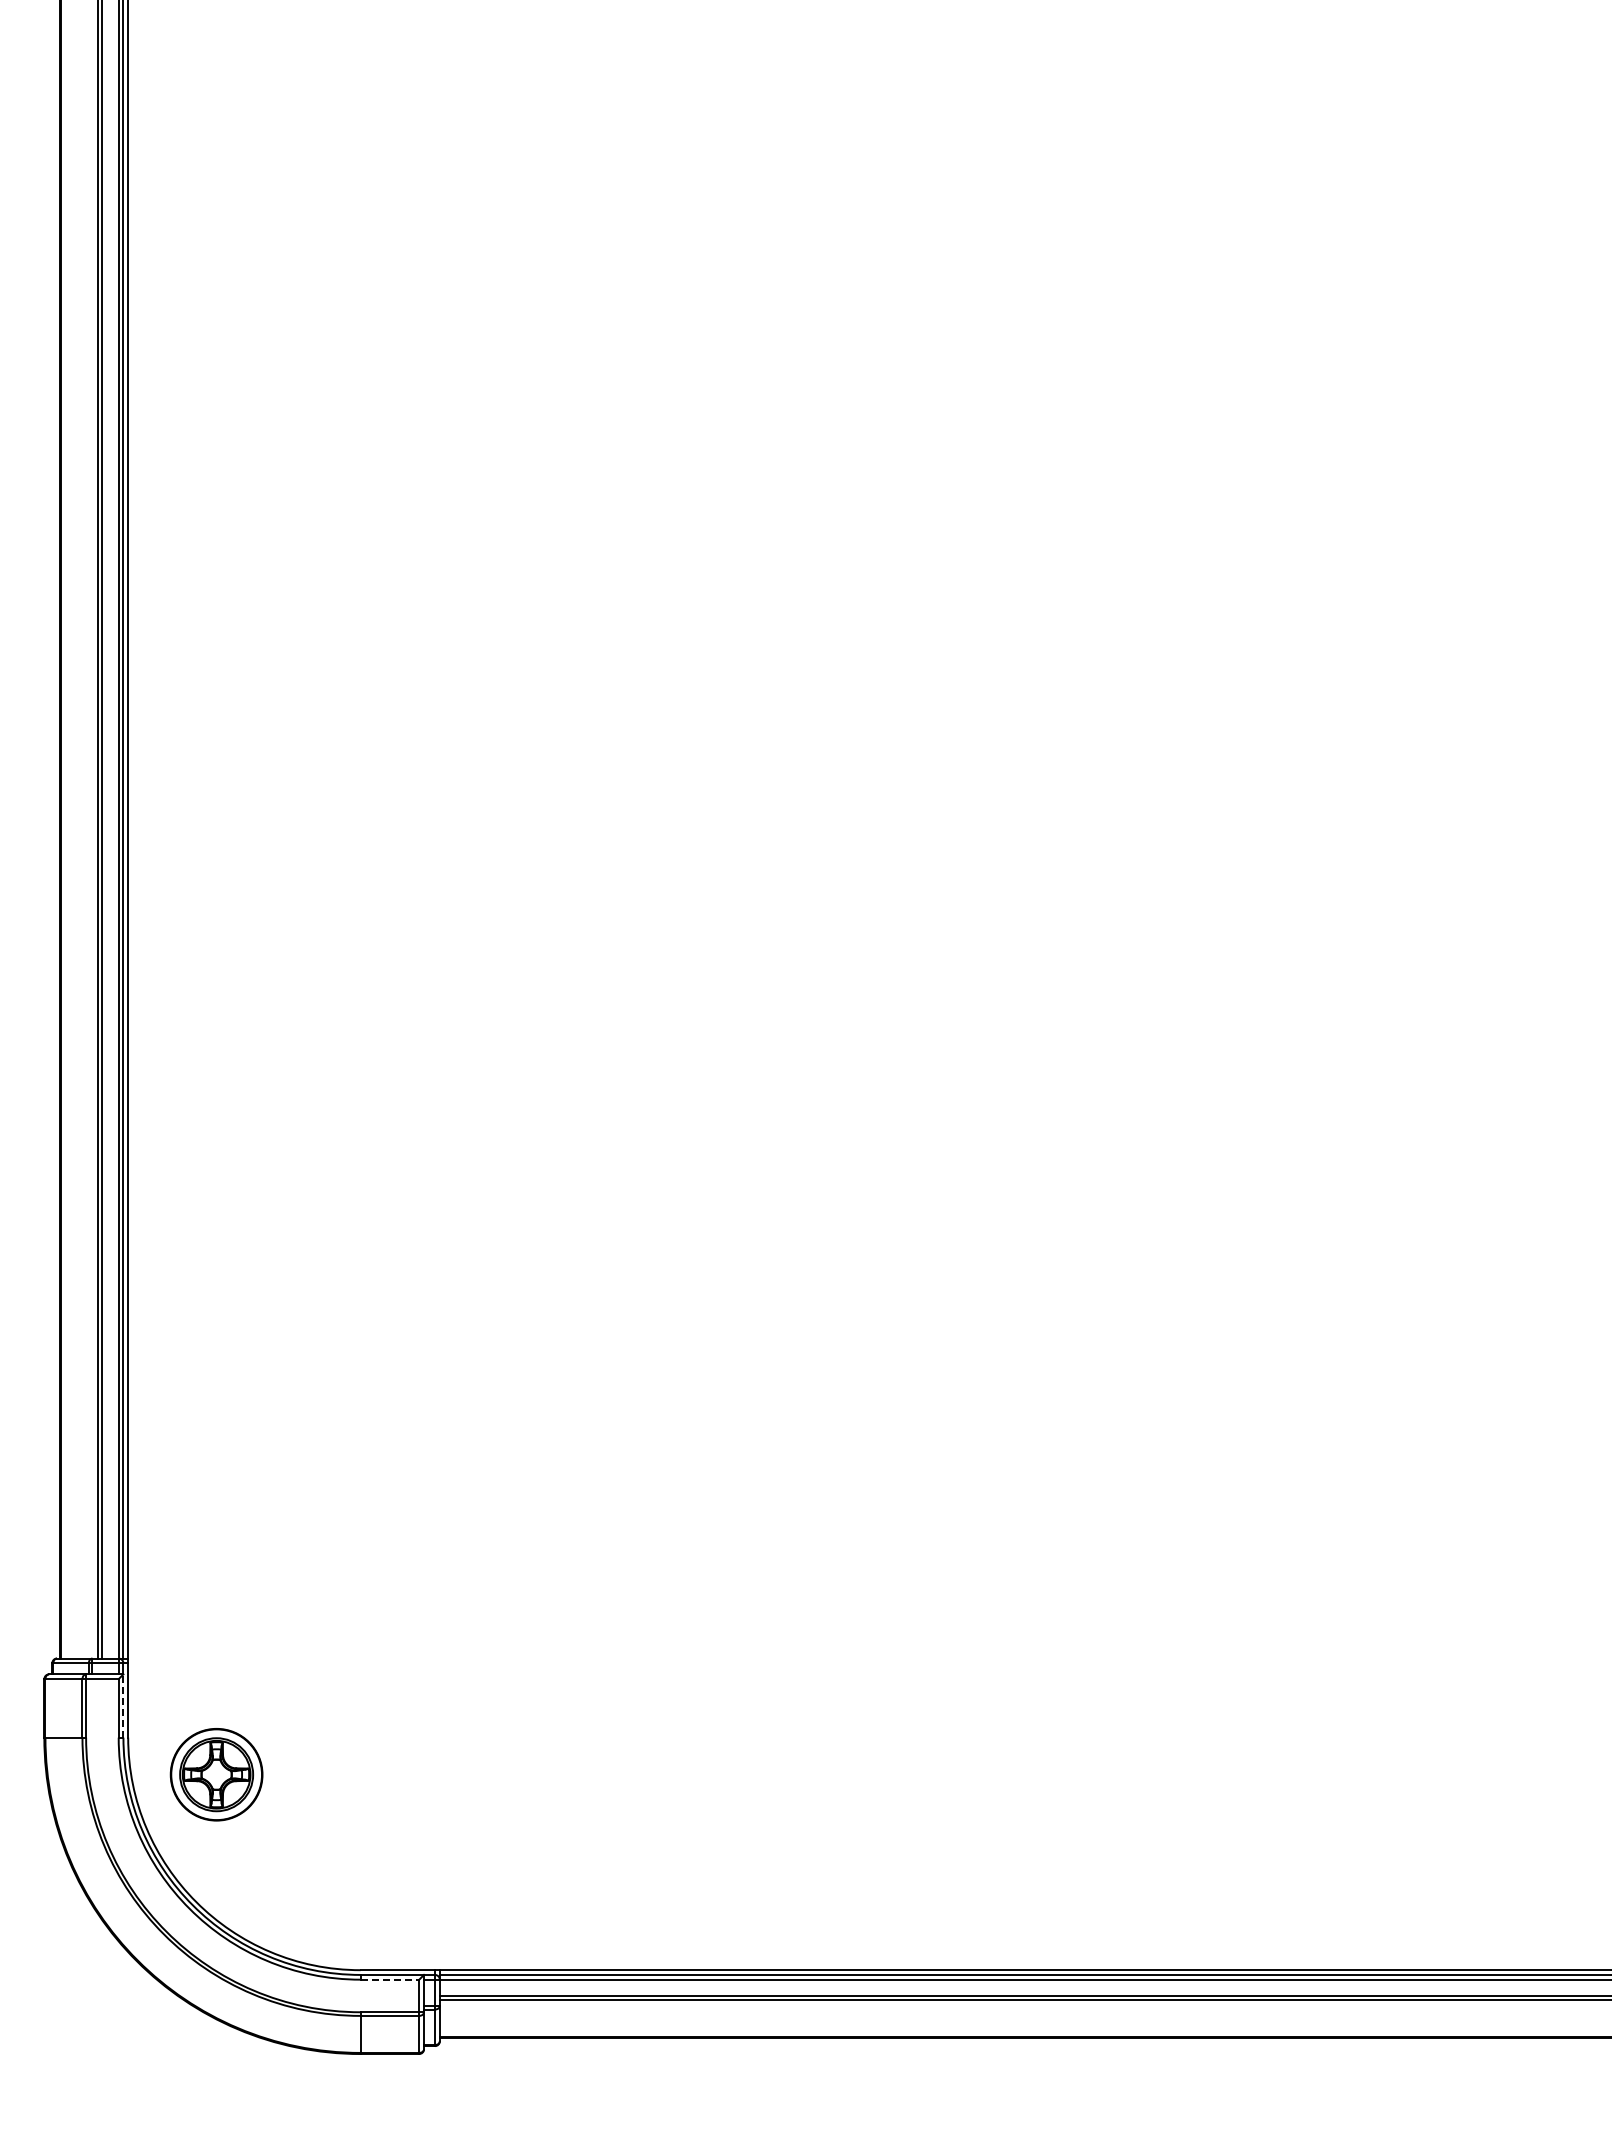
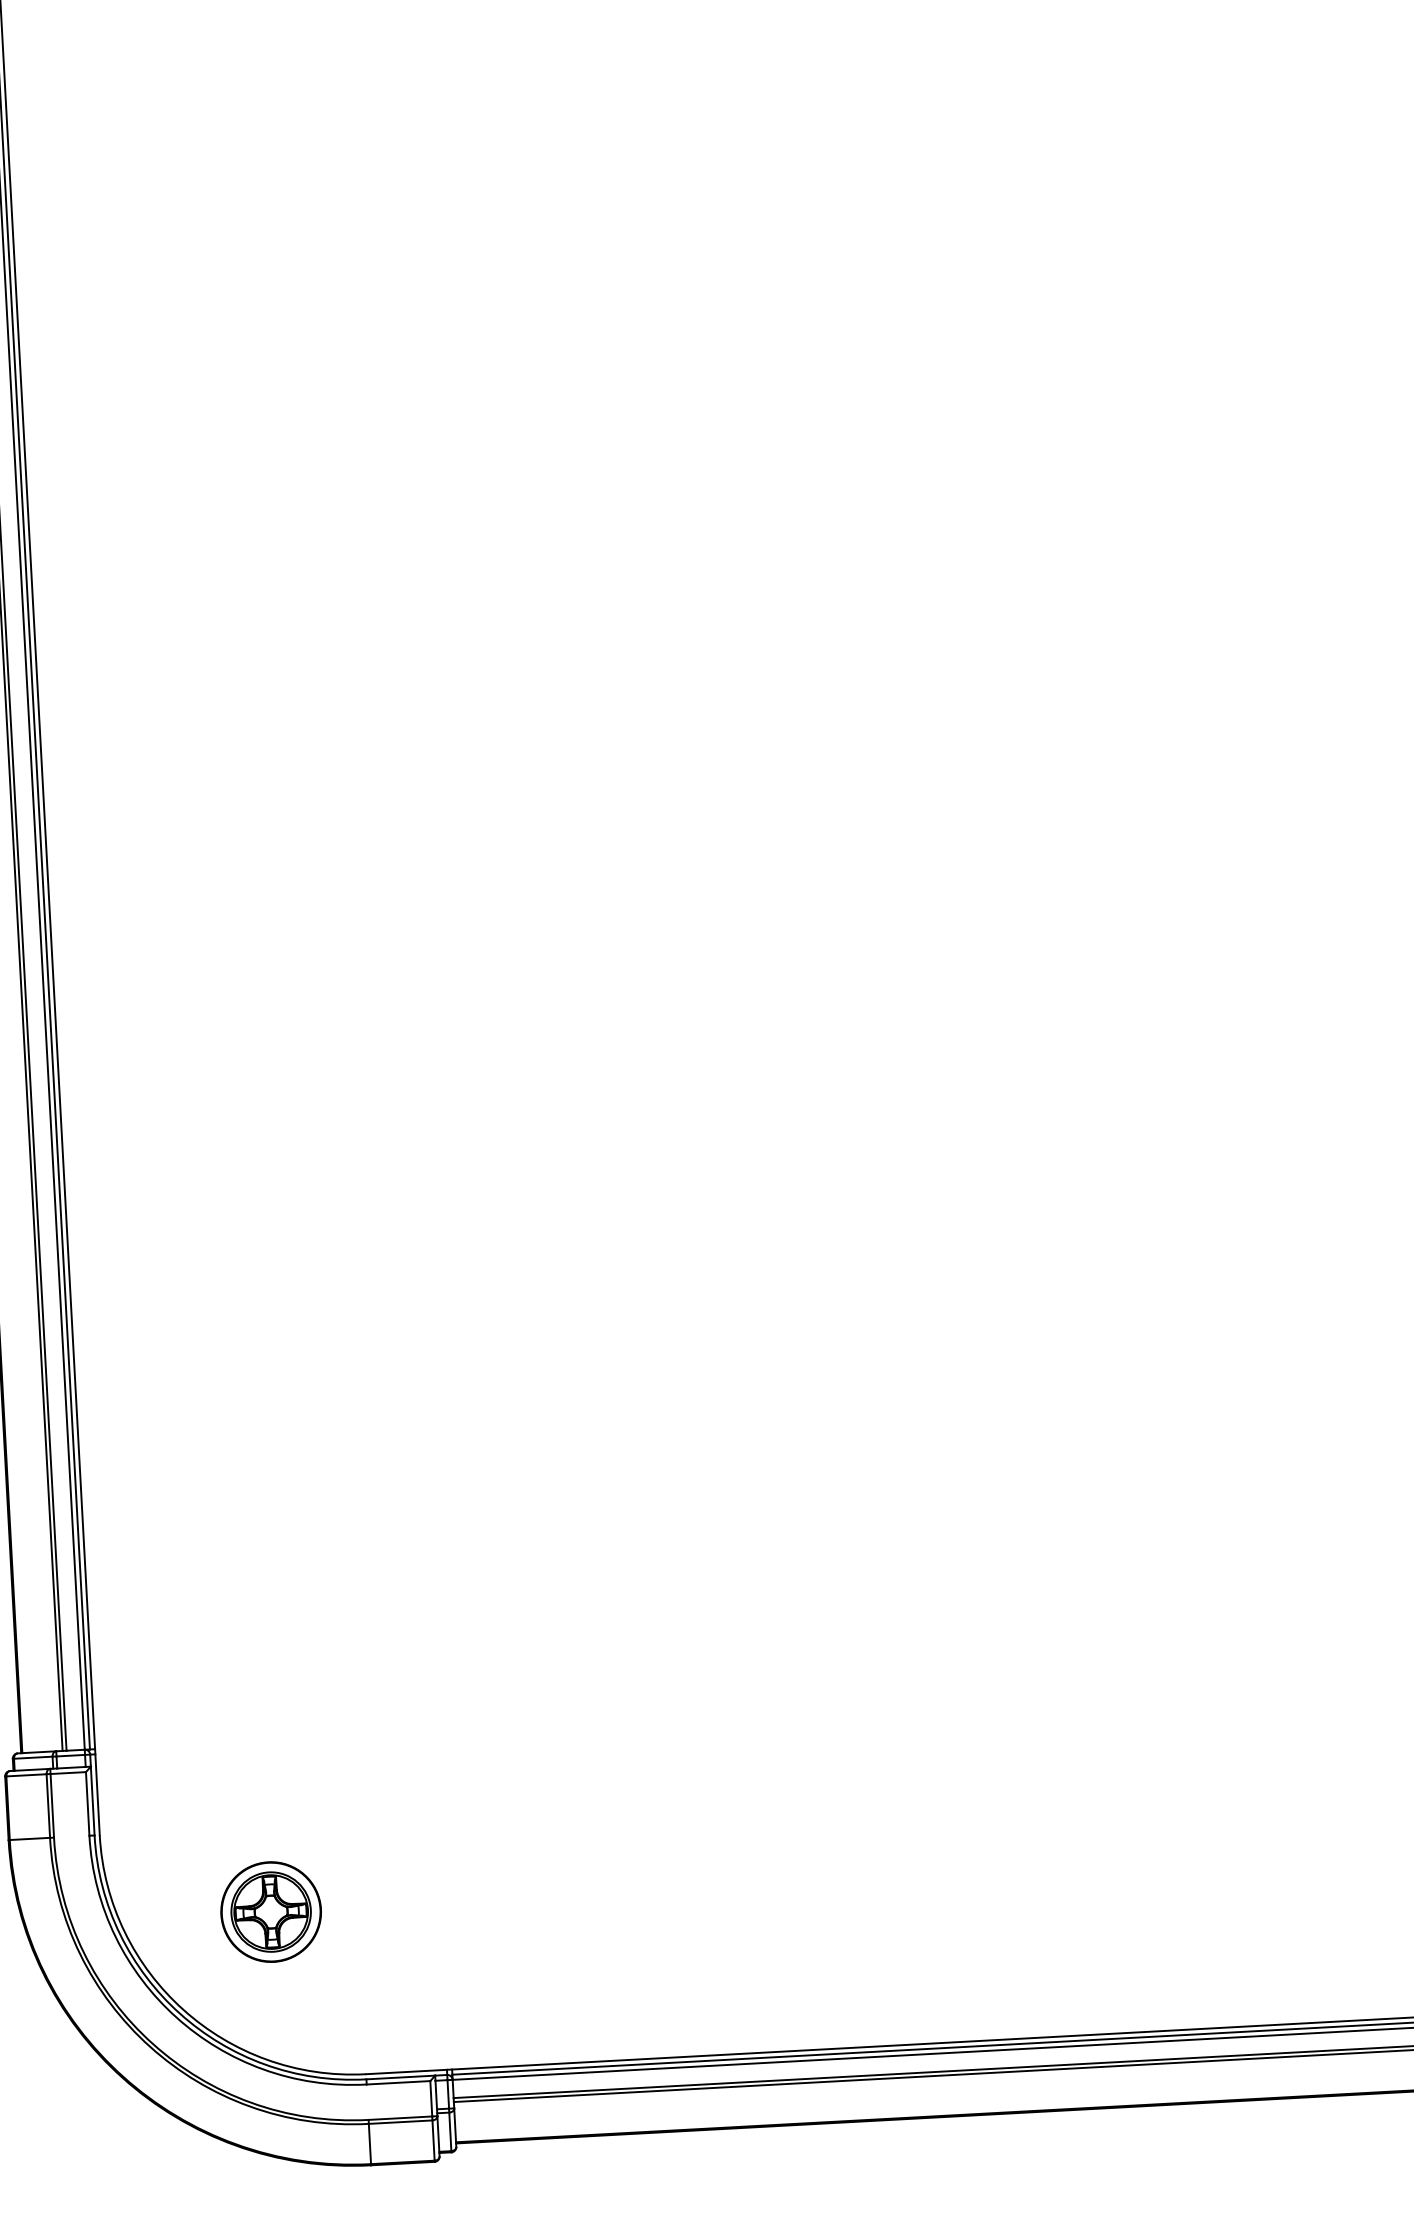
line: (123, 1706) -> (92, 1801), dashed -> solid
part: (216, 1774) -> (271, 1911), moved
line: (390, 1979) -> (399, 2082), dashed -> solid

